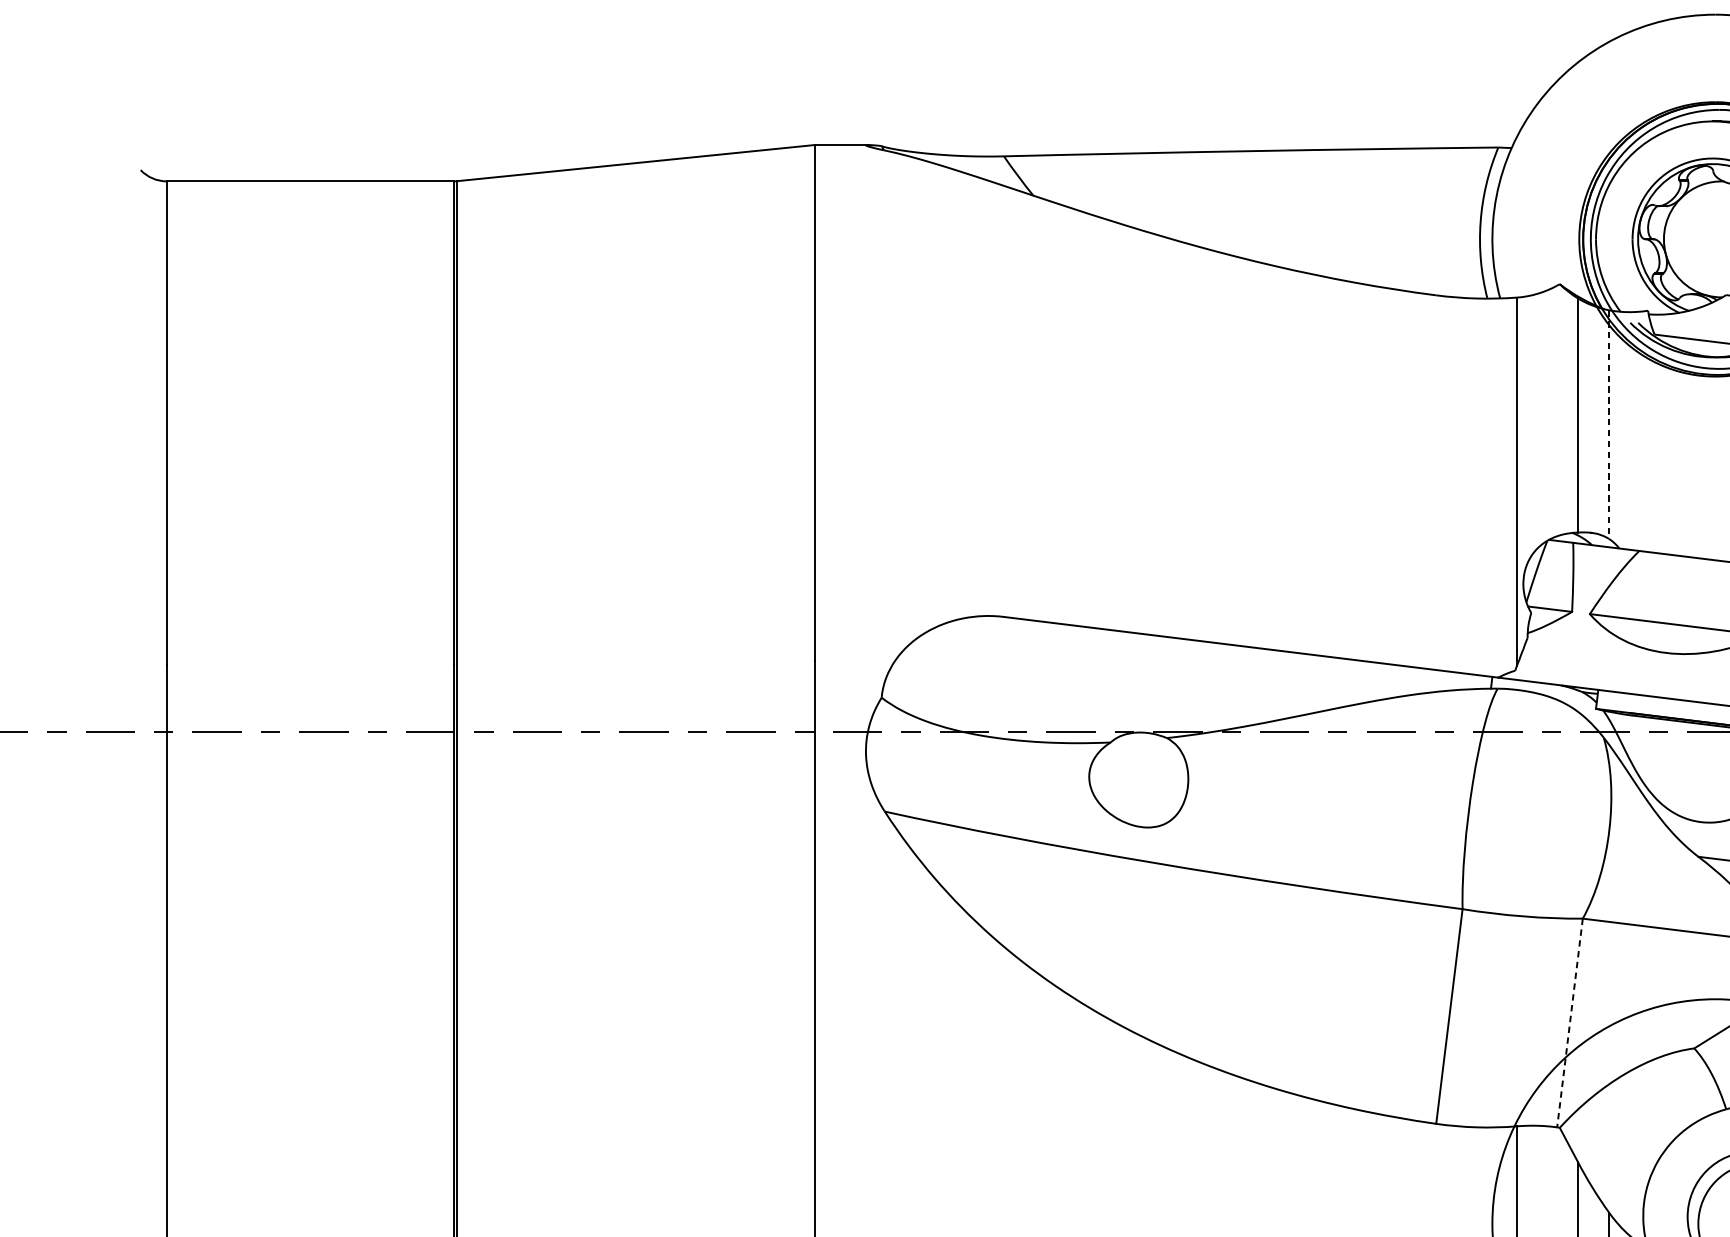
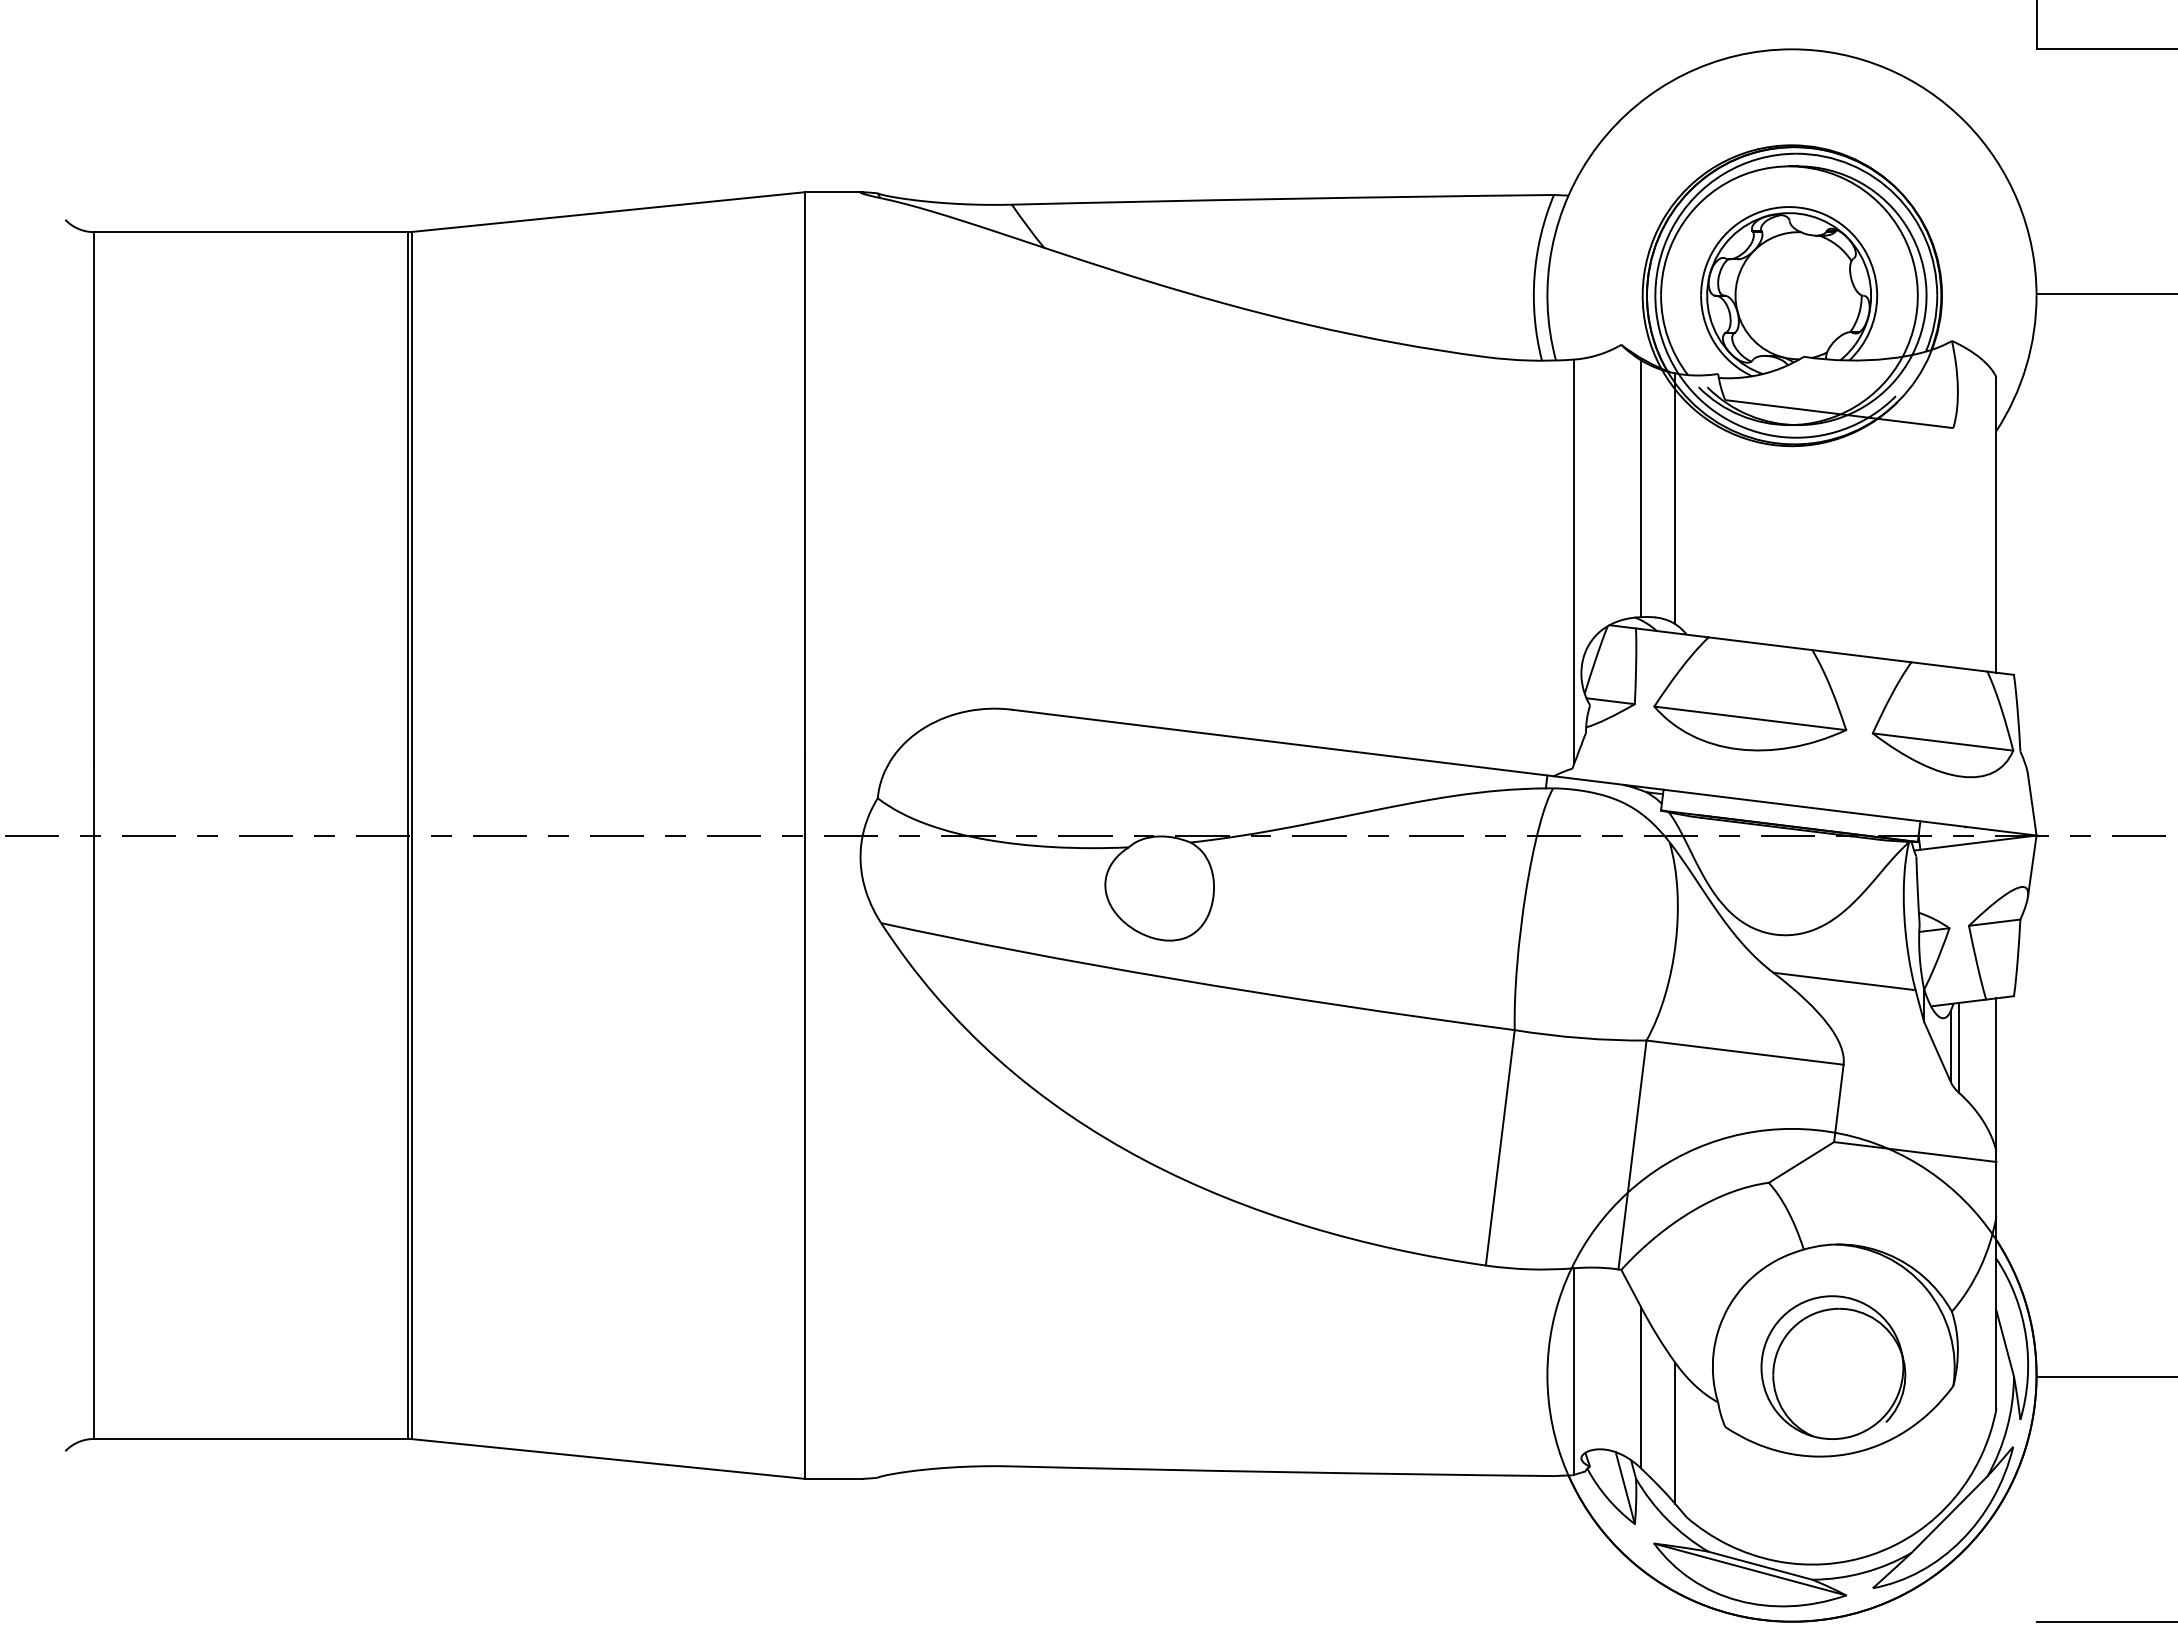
line: (1609, 425) -> (1675, 499), dashed -> solid
line: (1569, 1023) -> (1632, 1155), dashed -> solid

